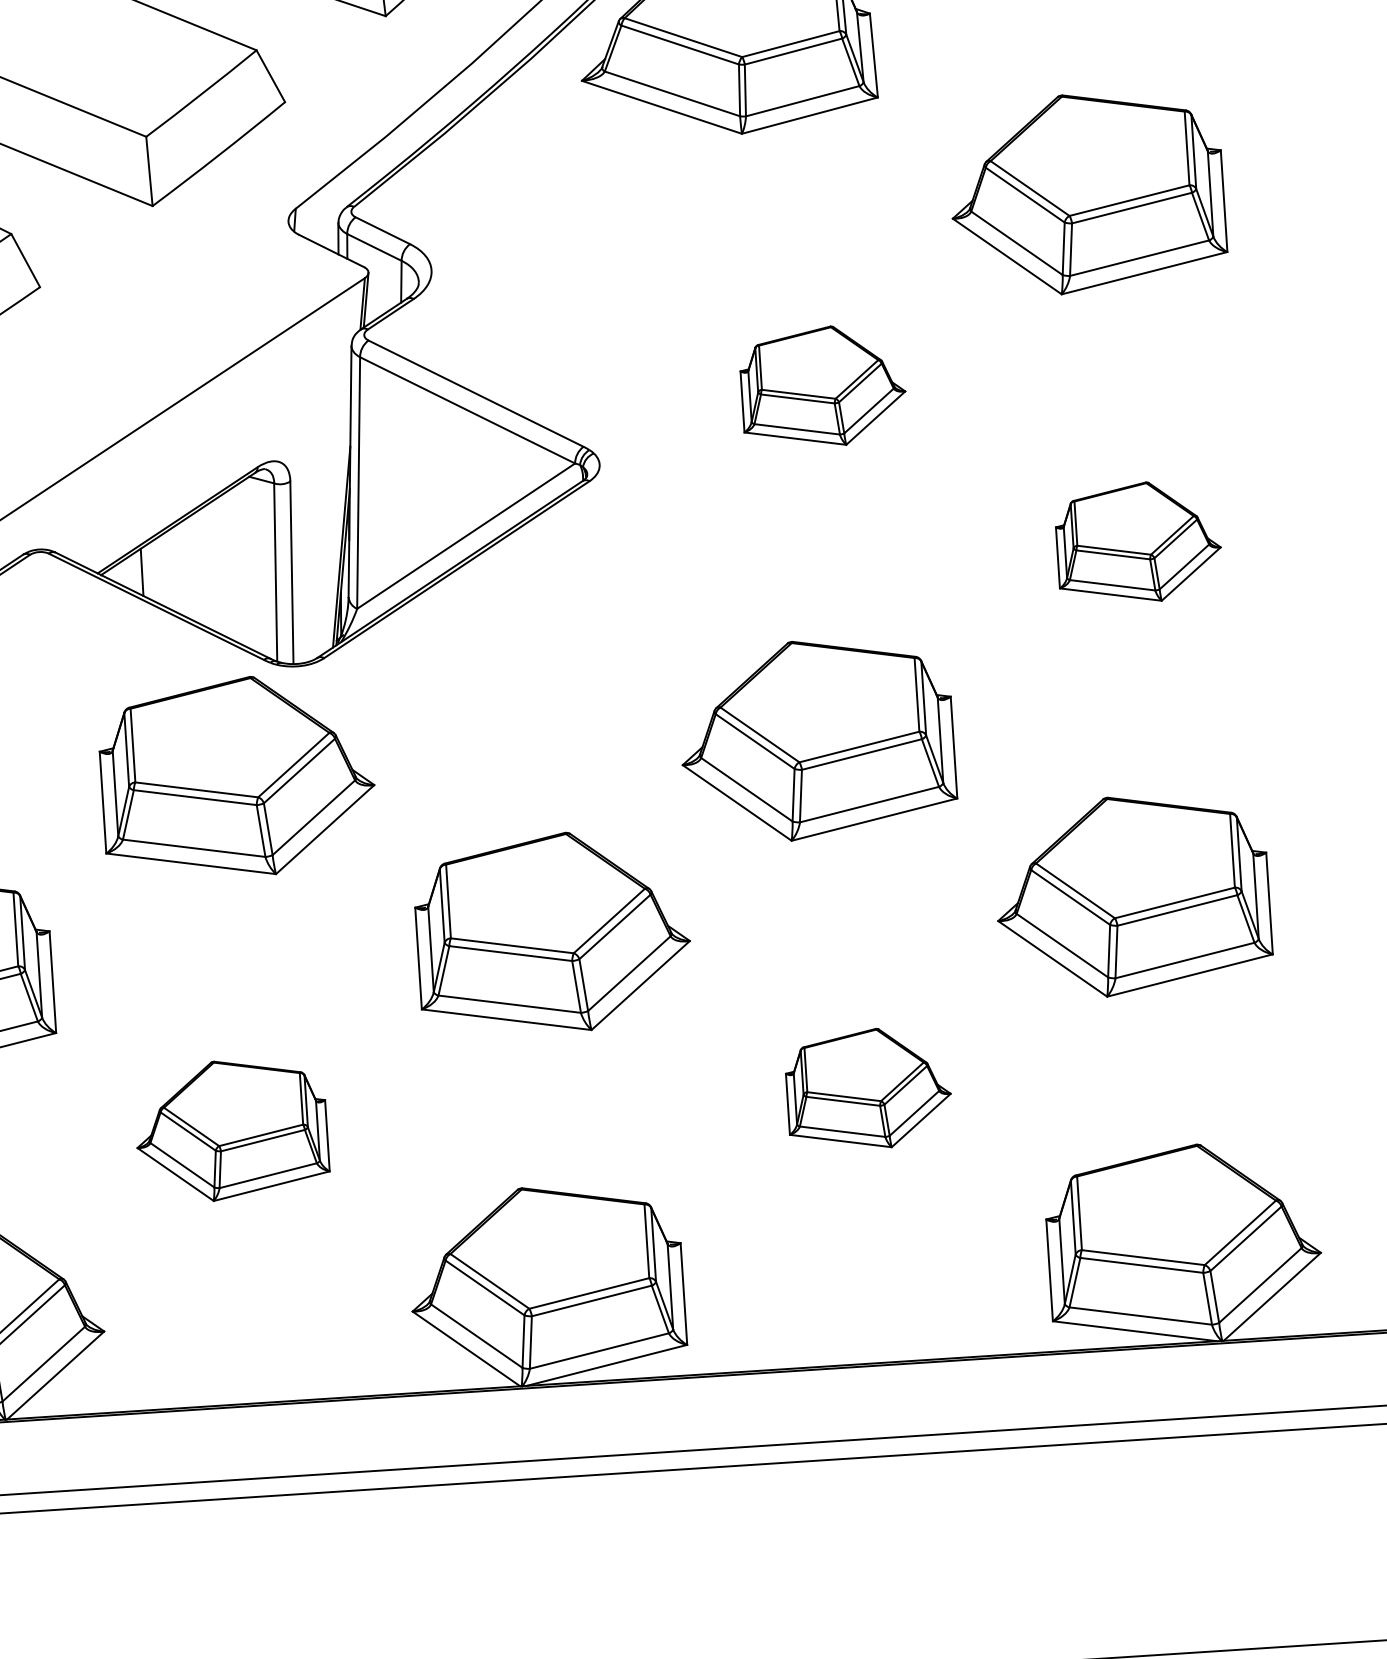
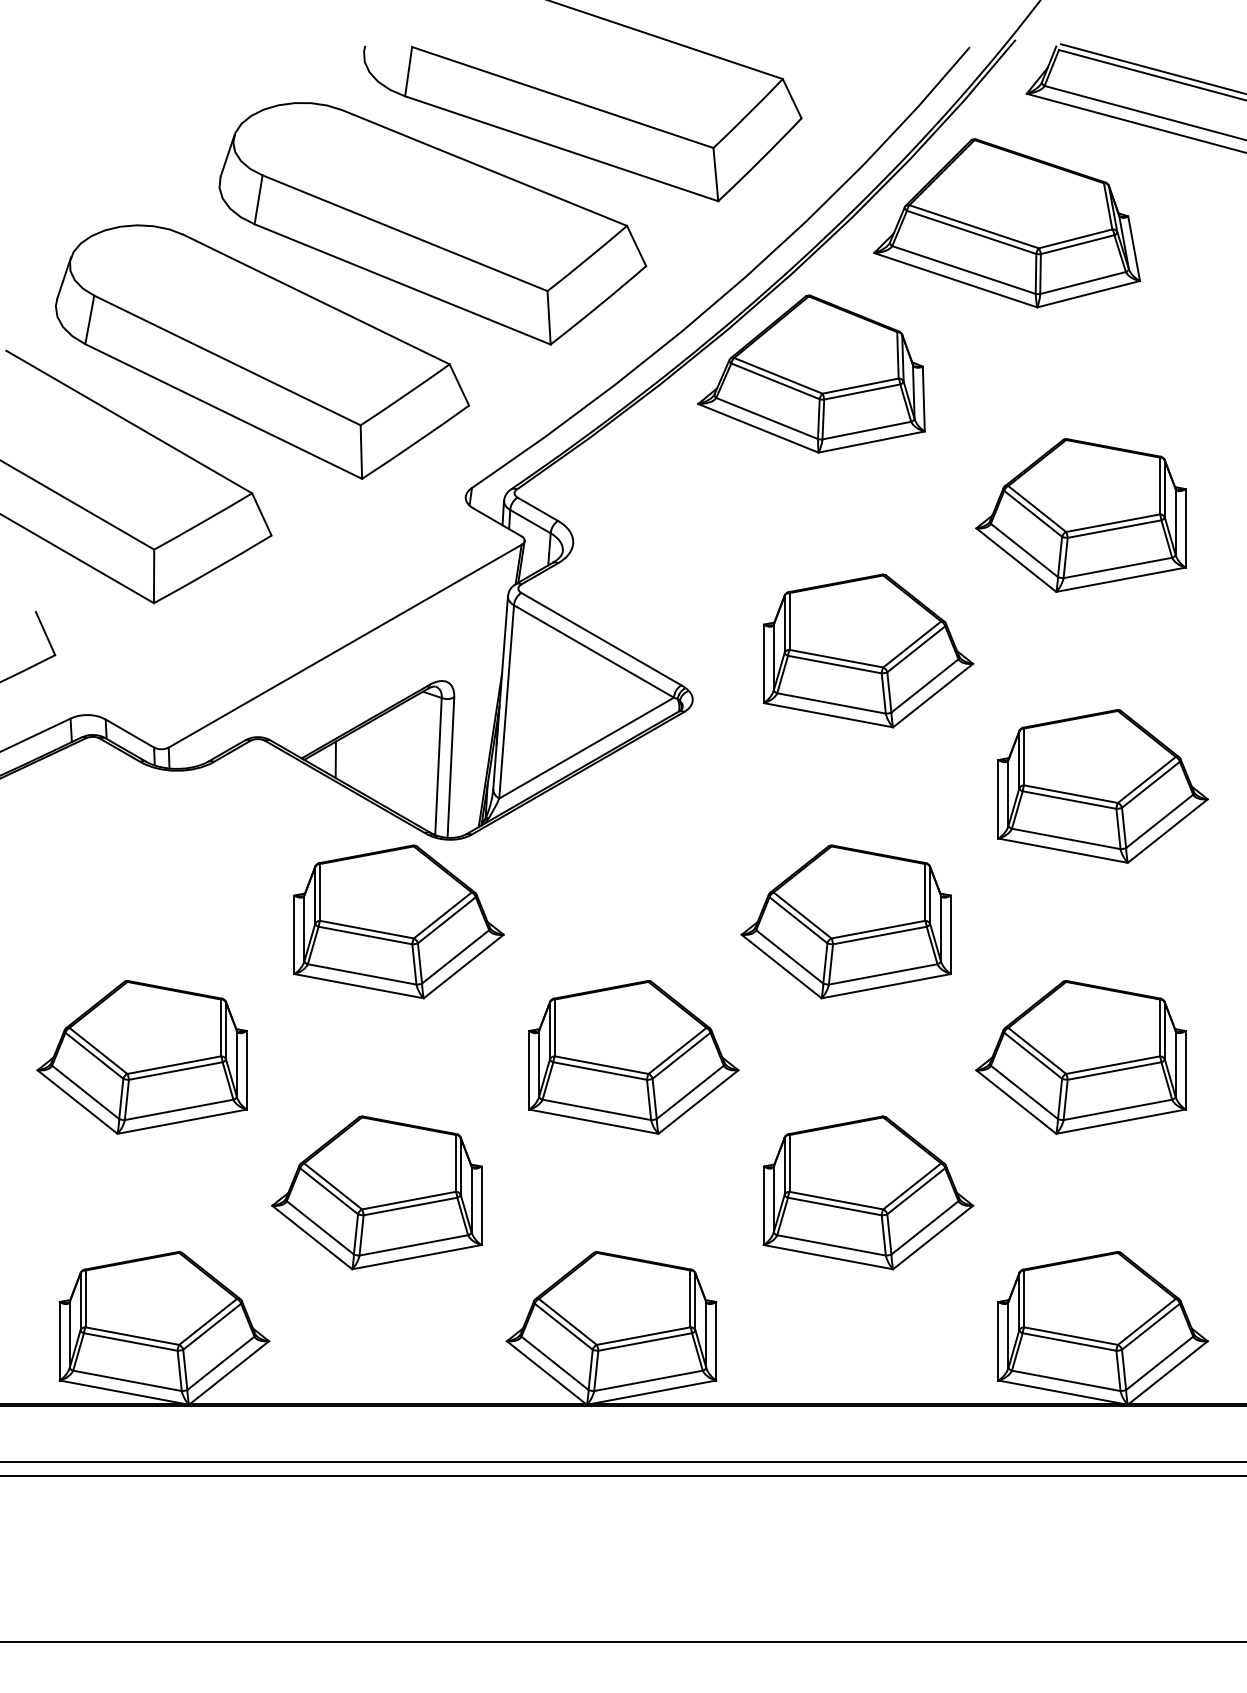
part: (823, 386) -> (868, 650), size x1.67
part: (1137, 542) -> (1102, 786), size x1.67
part: (868, 1088) -> (868, 1192), size x1.67
part: (231, 1129) -> (376, 1192), size x1.43

